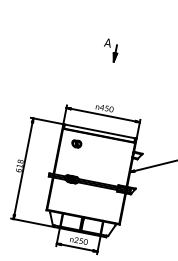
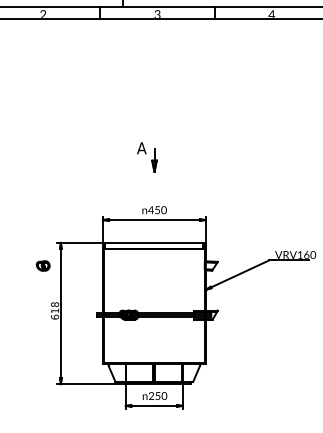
part: (110, 50) -> (147, 157), moved
part: (76, 143) -> (42, 265), moved

